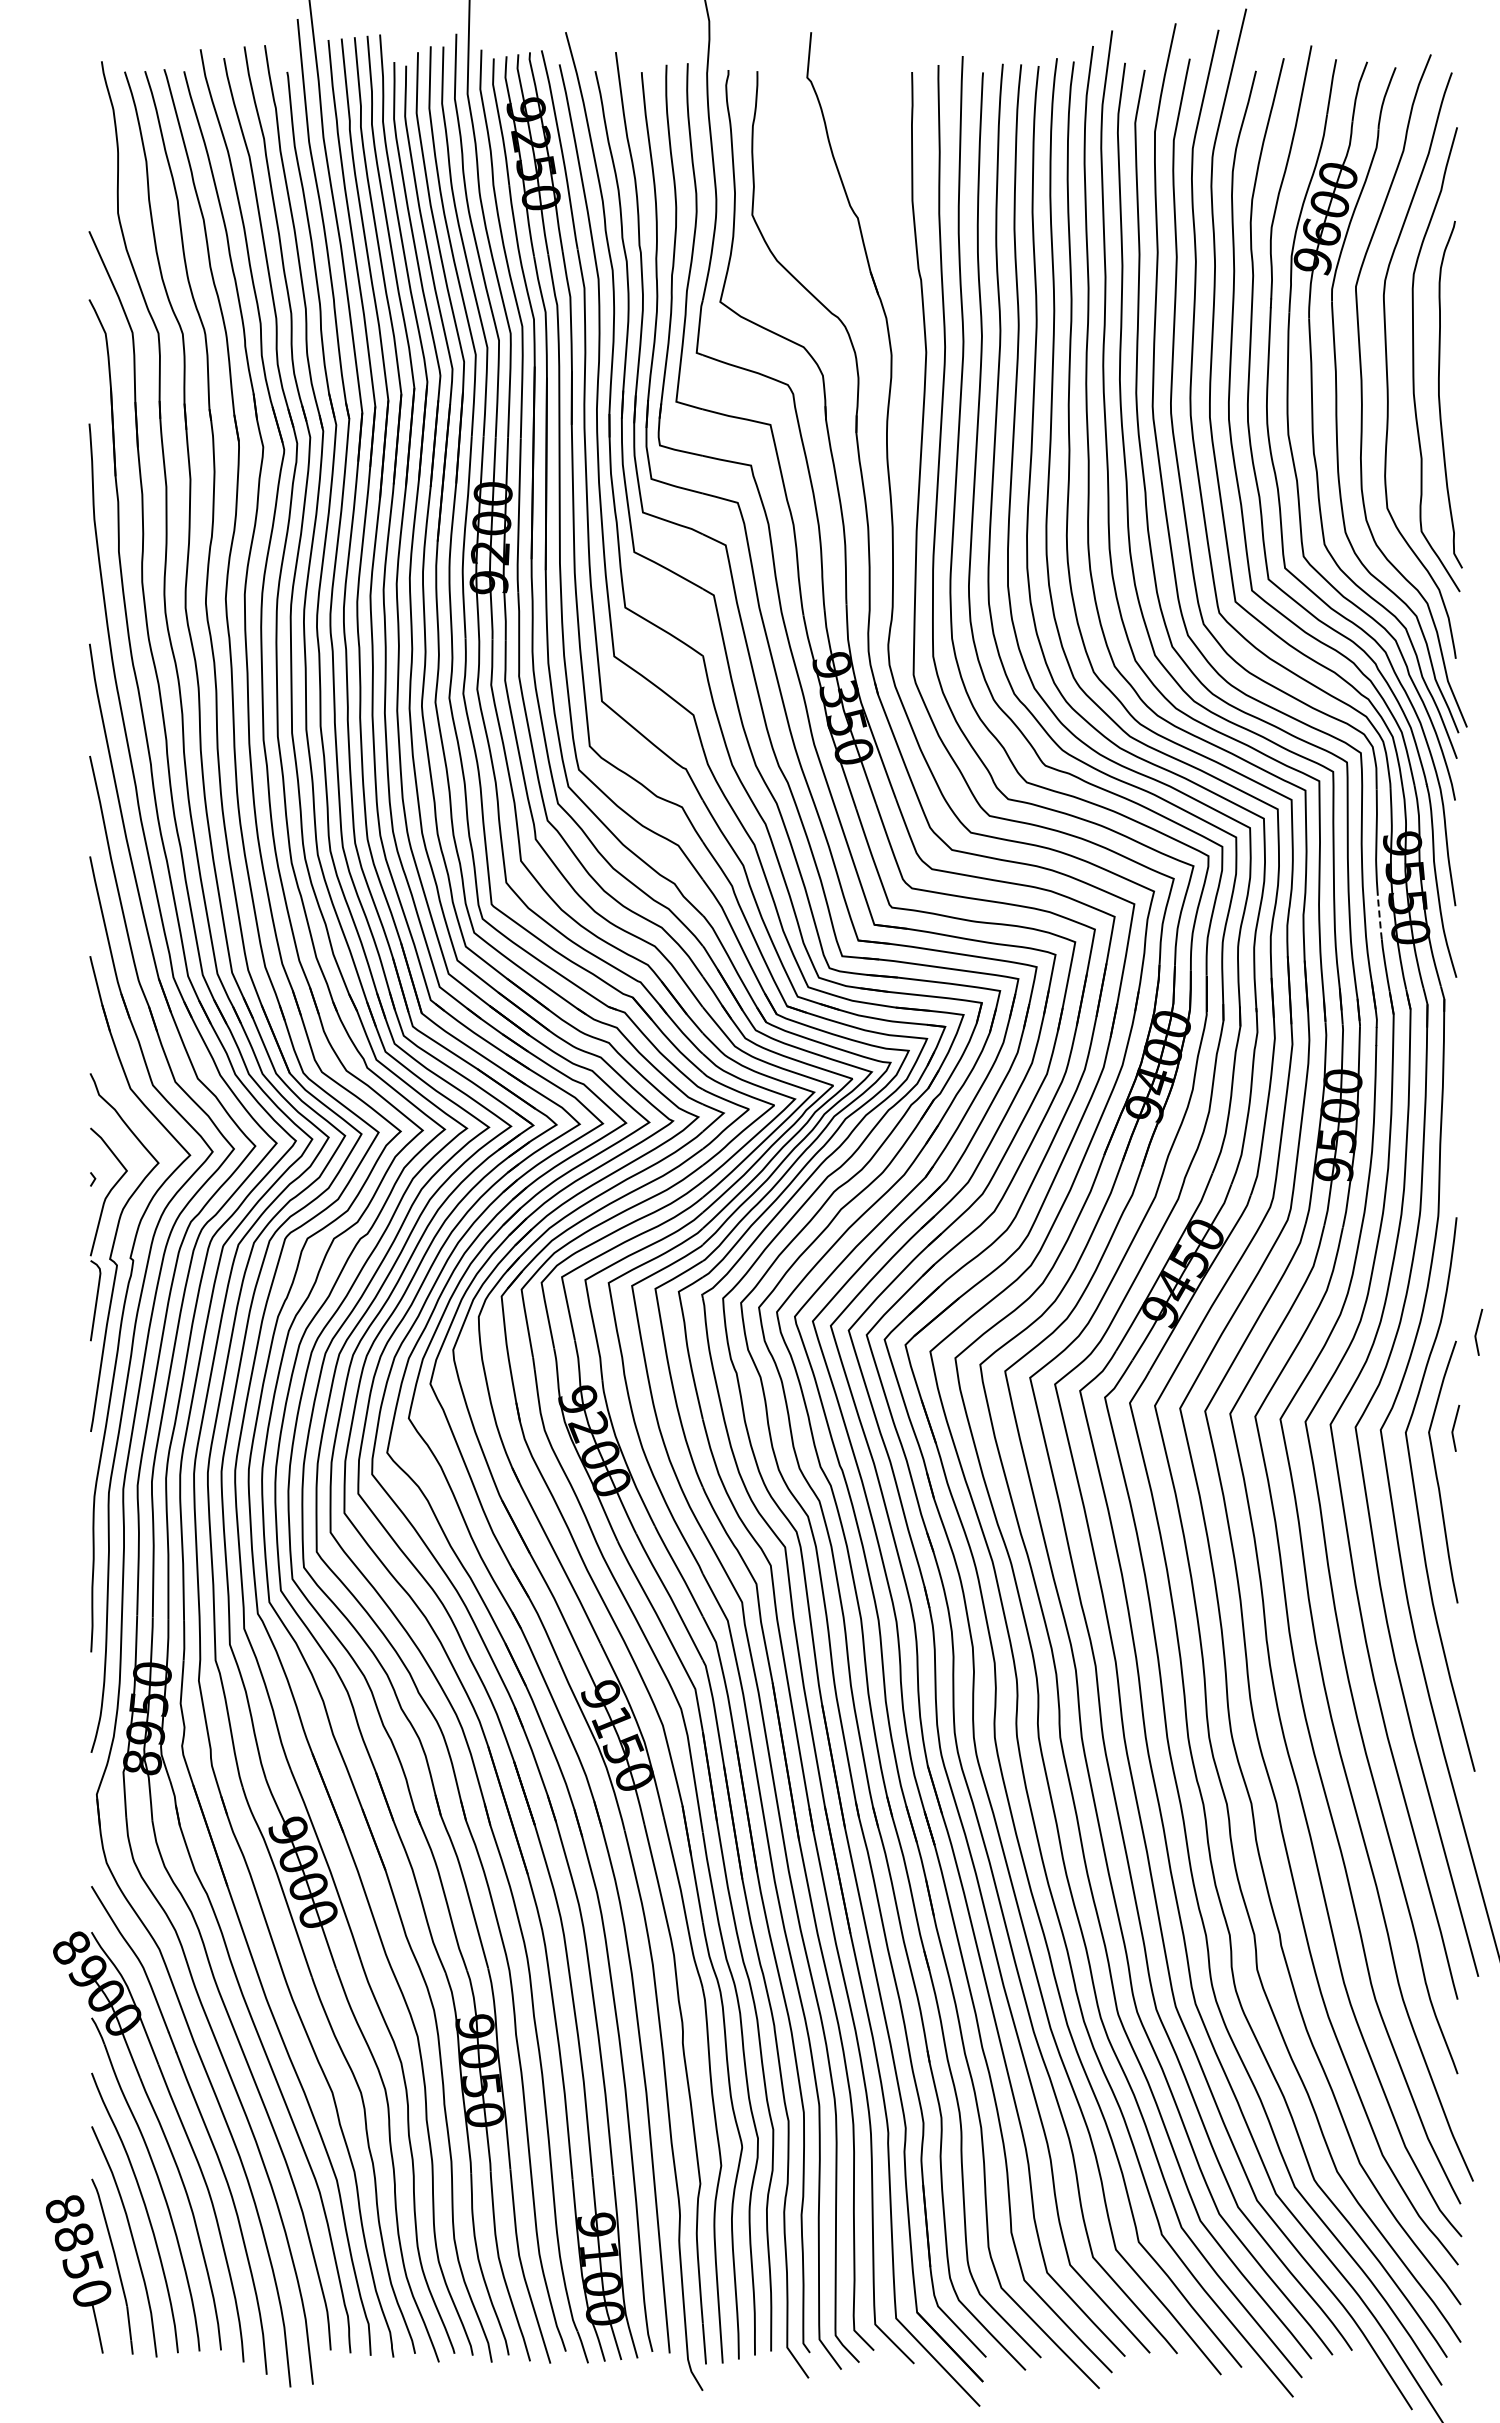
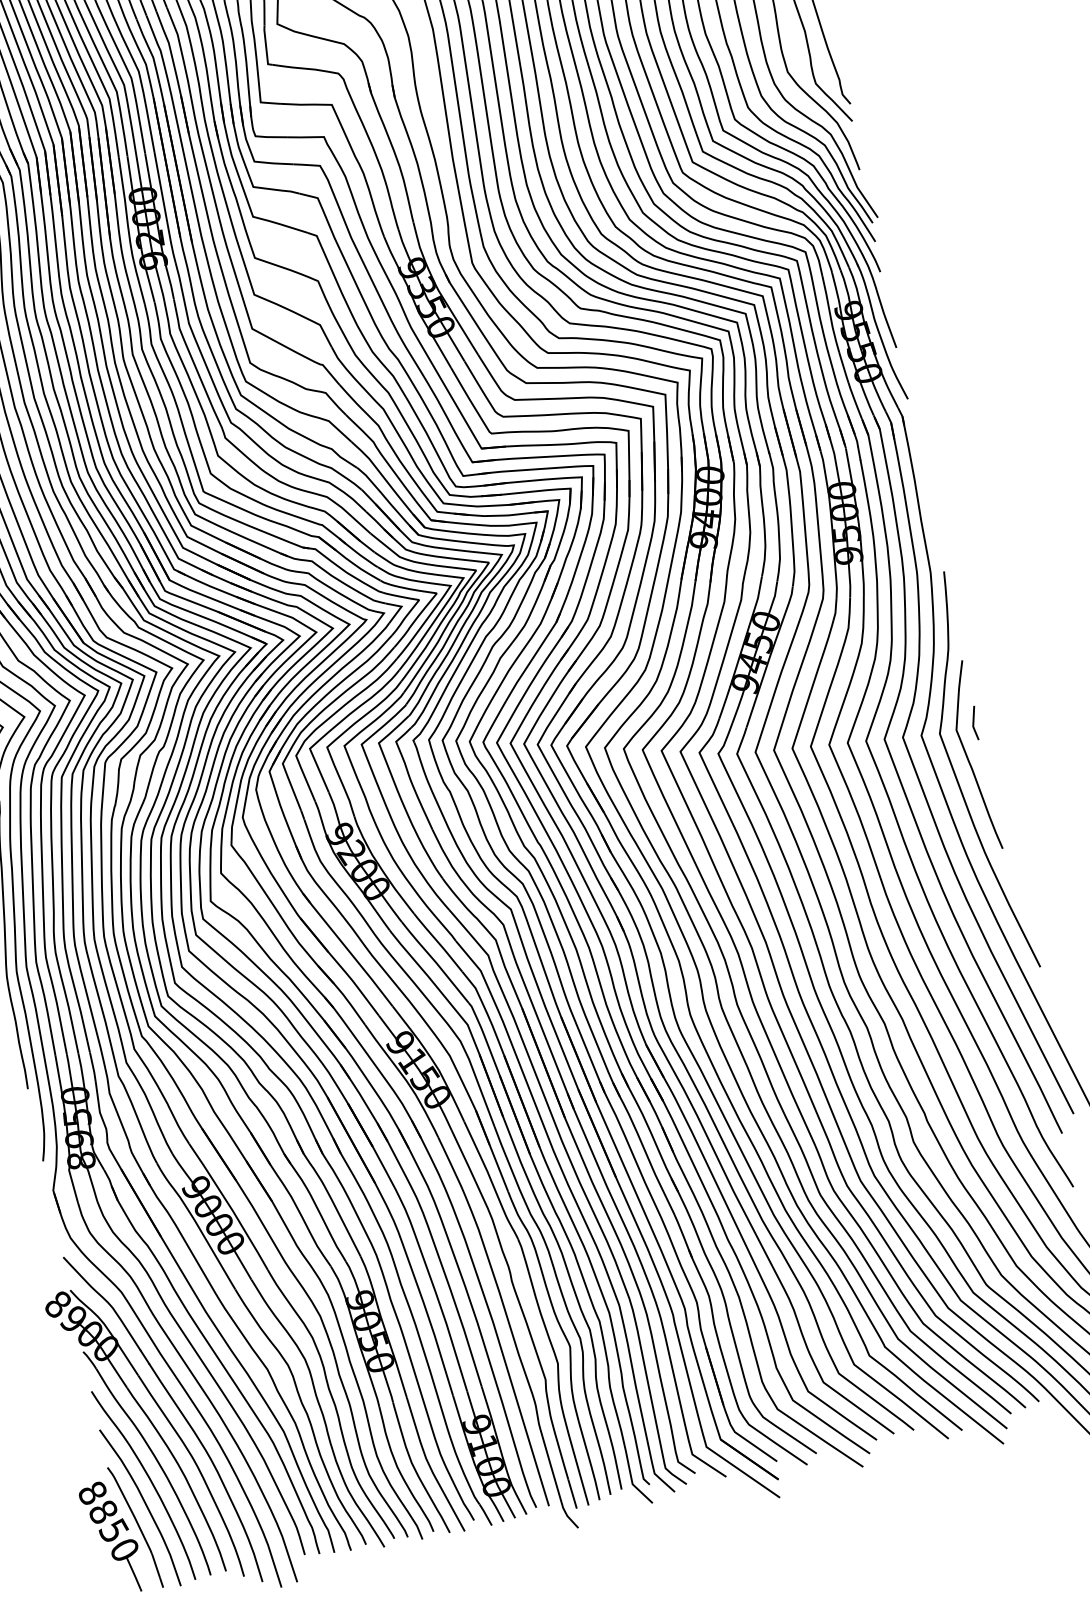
line: (1379, 916) -> (843, 366), dashed -> solid
line: (1477, 1331) -> (976, 650), removed

